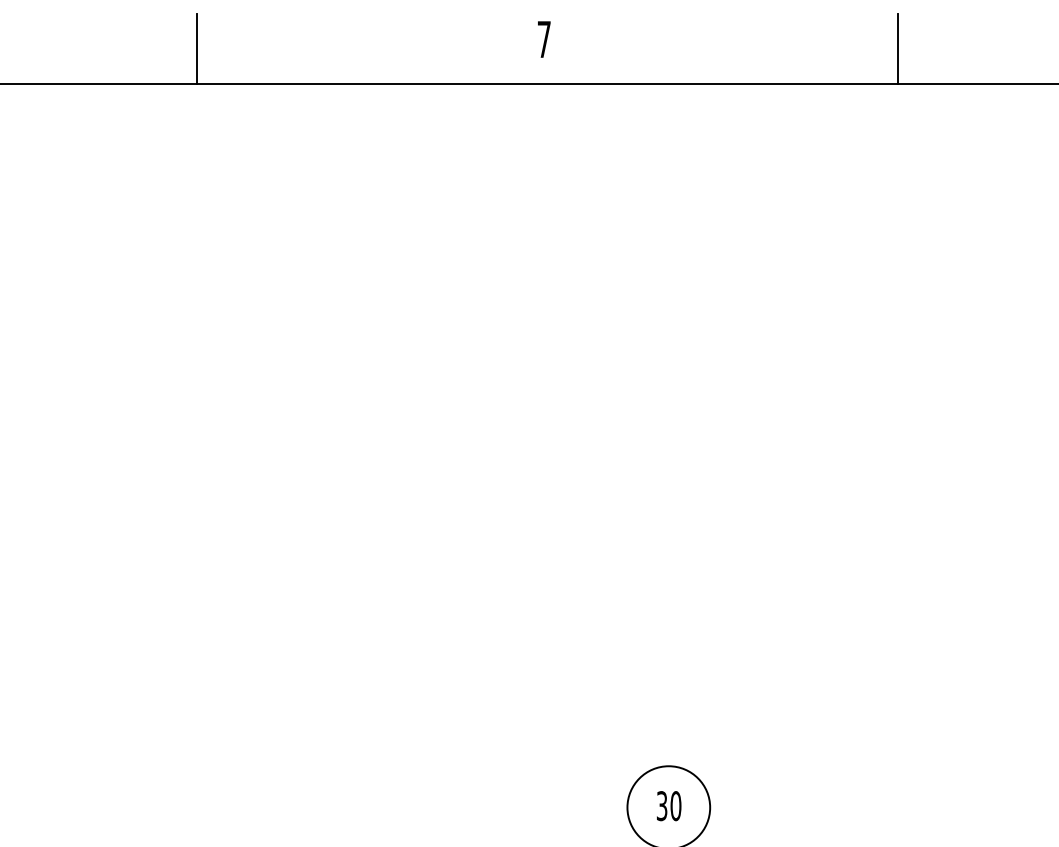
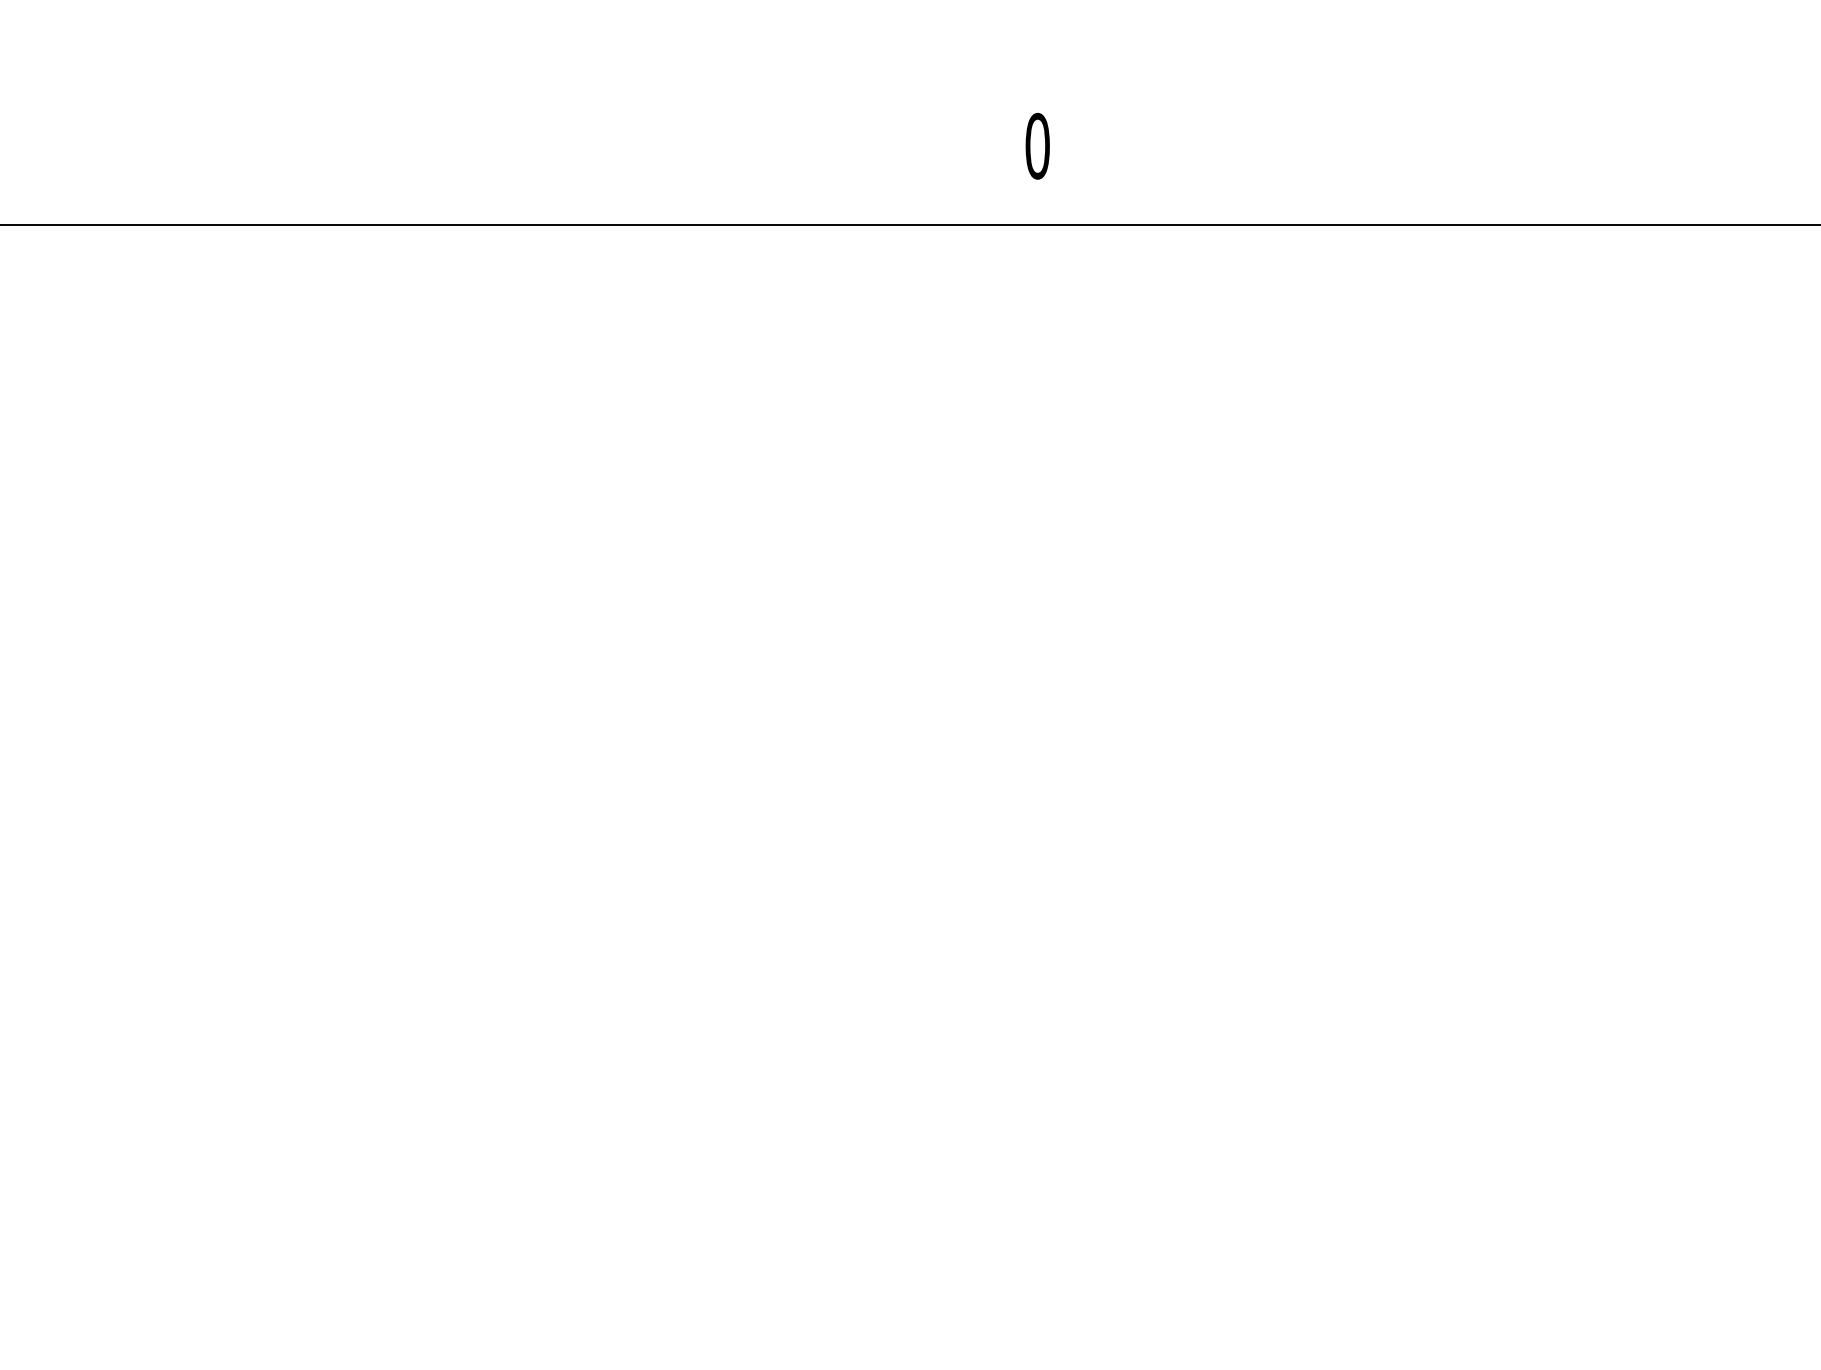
text: (544, 39) -> (1038, 146), 7 -> 0
line: (197, 49) -> (424, 163), removed
line: (897, 49) -> (1662, 163), removed

